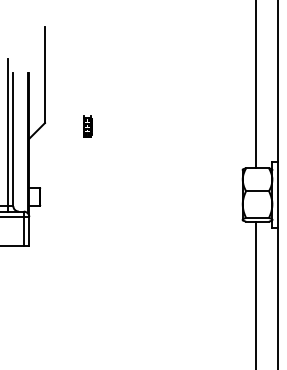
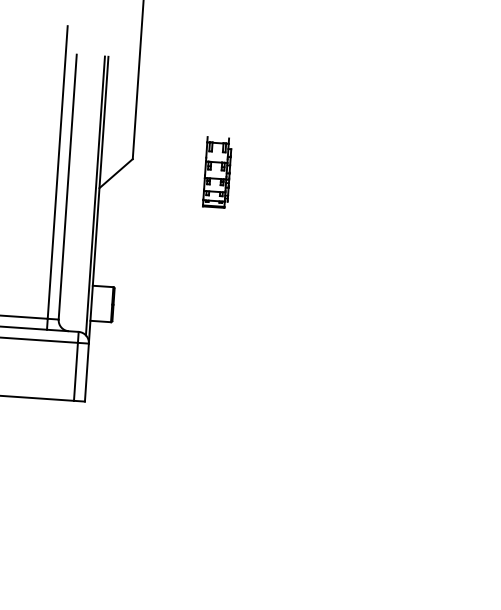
part: (87, 126) -> (216, 171), size x1.67

